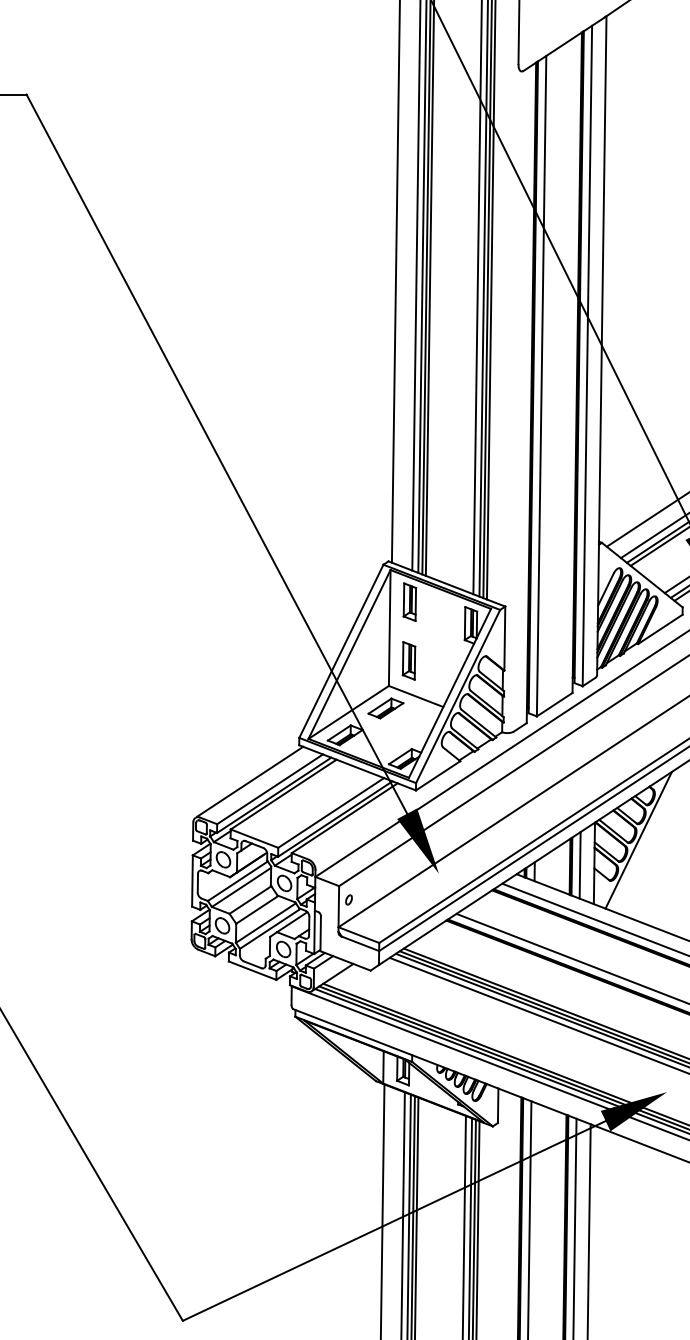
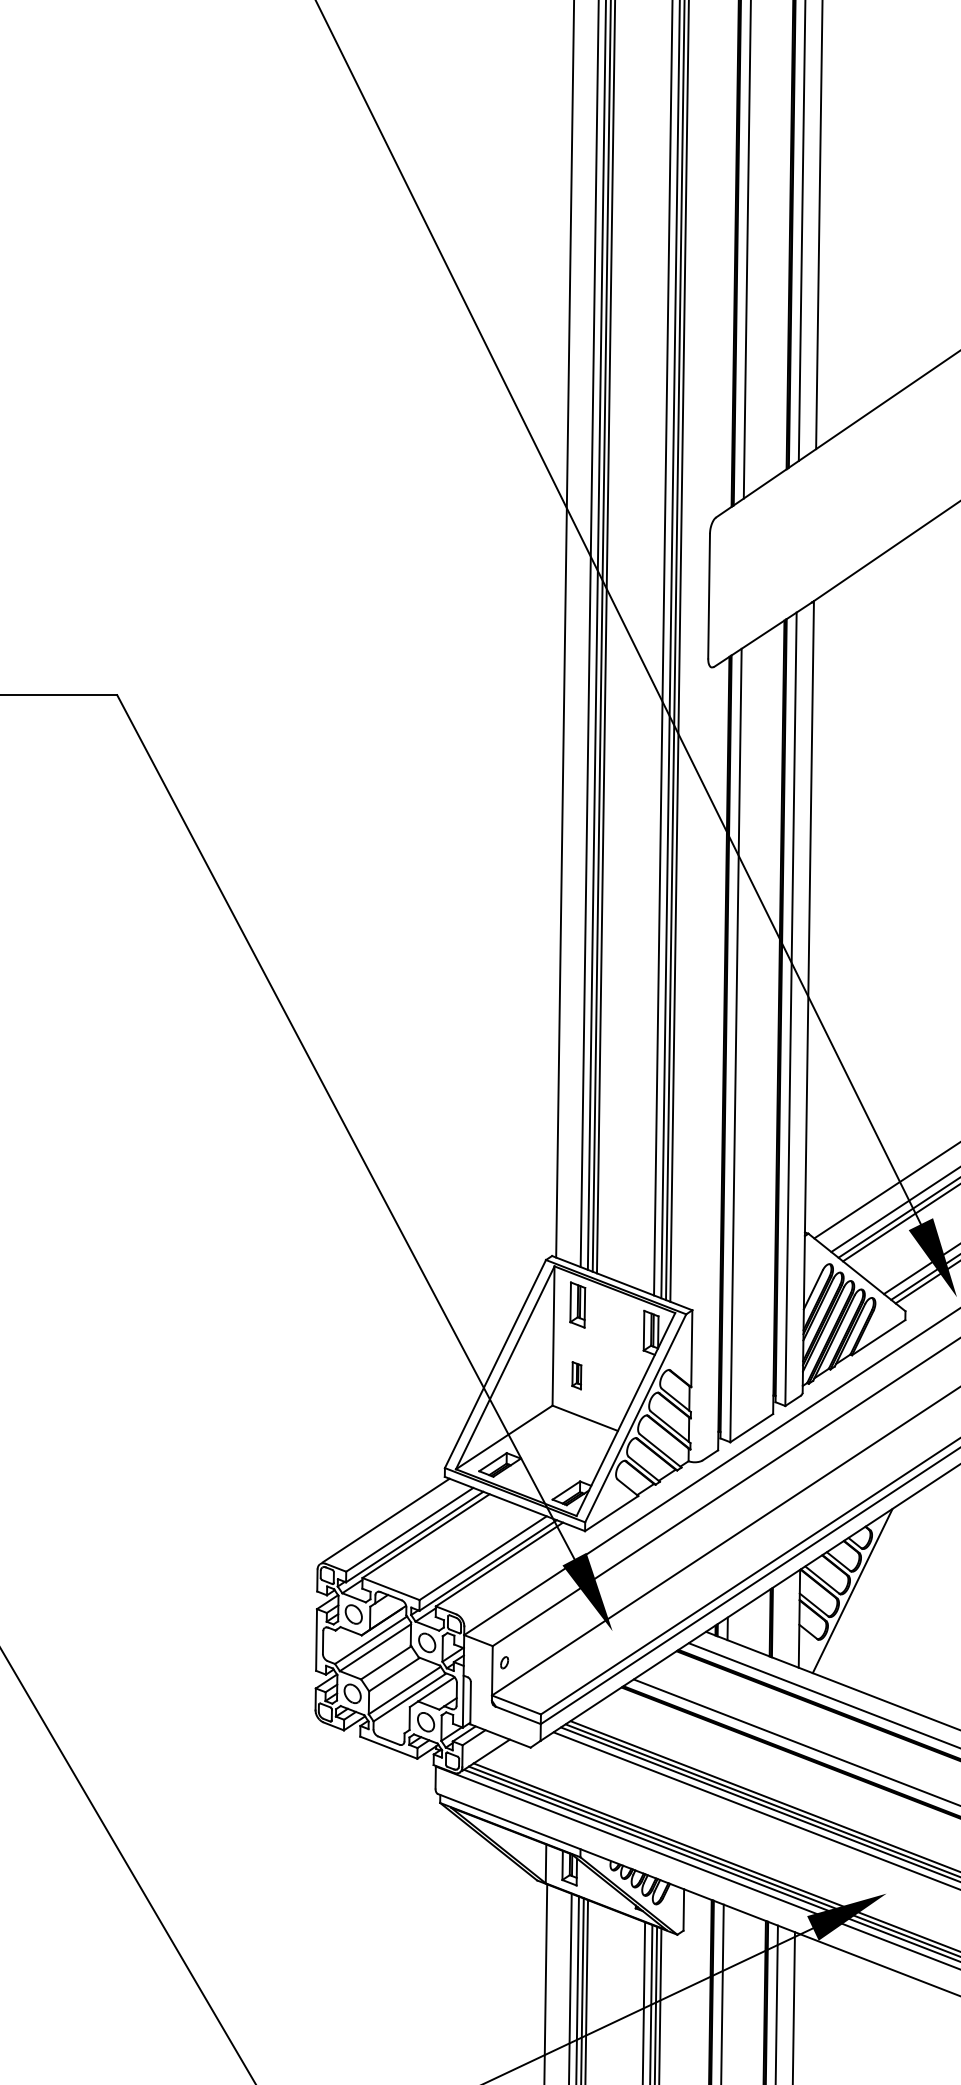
part: (408, 660) -> (576, 1375), size x0.6
part: (385, 708) -> (548, 1432), removed
line: (579, 865) -> (781, 1621), removed

